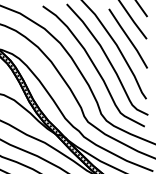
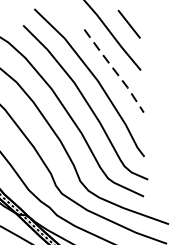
line: (128, 38) -> (114, 70), solid -> dashed

